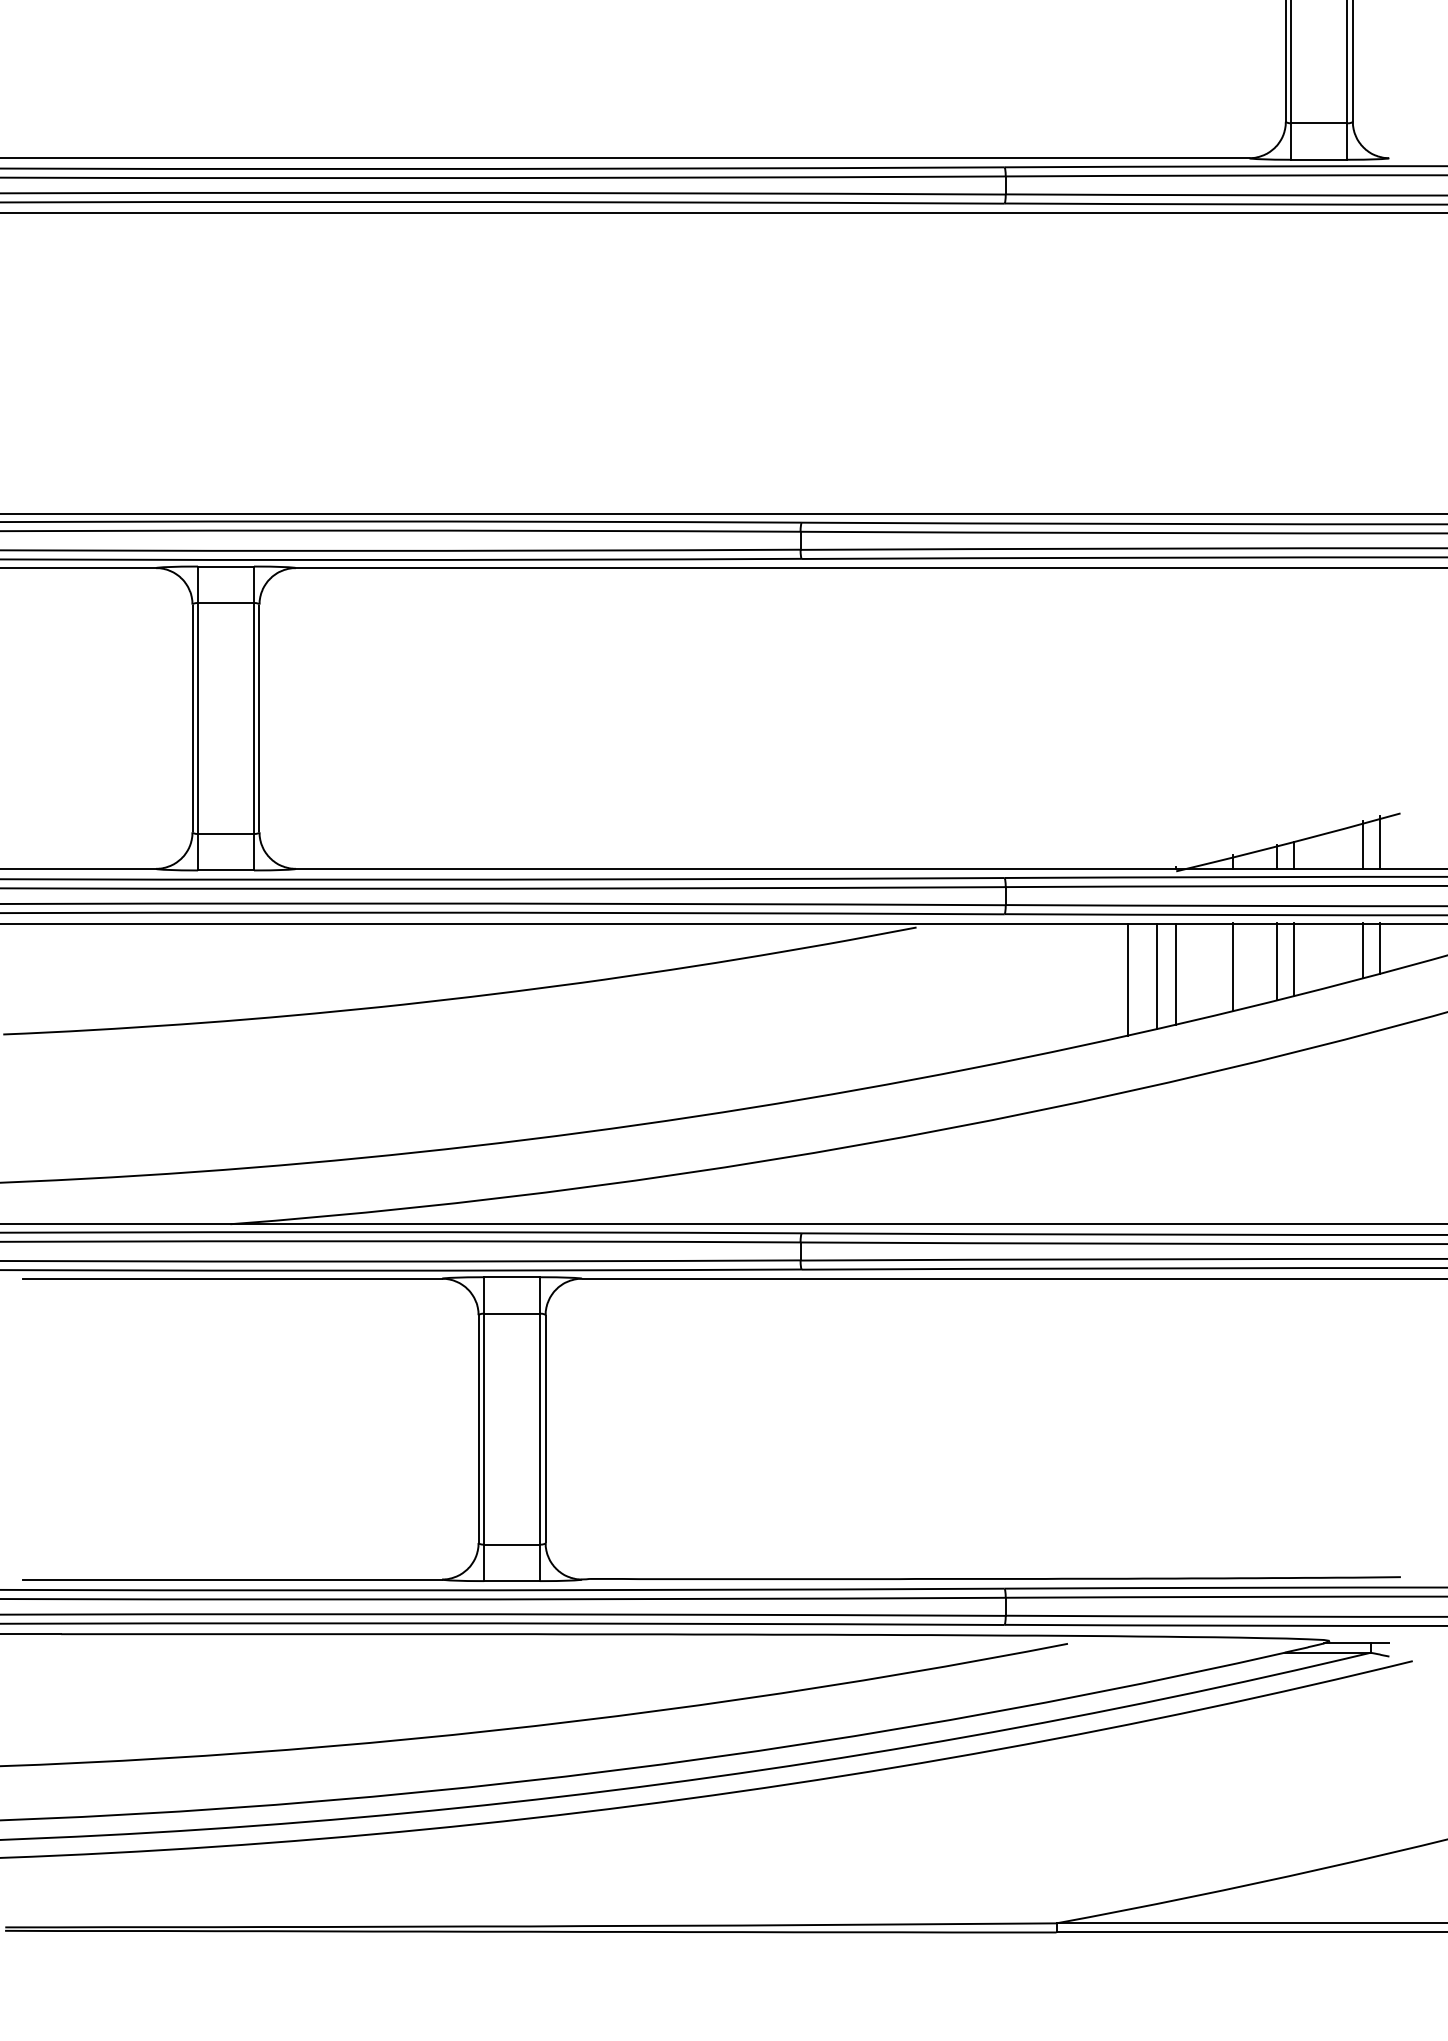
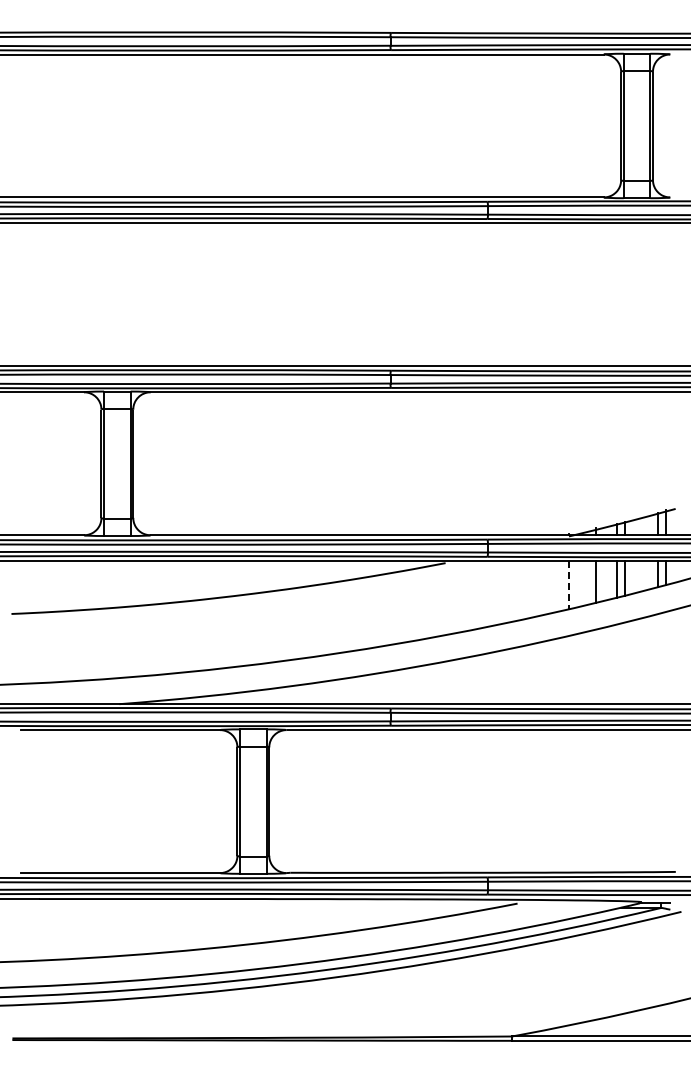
line: (1175, 974) -> (568, 585), solid -> dashed
line: (1158, 976) -> (560, 586), removed
line: (1128, 978) -> (546, 587), removed

